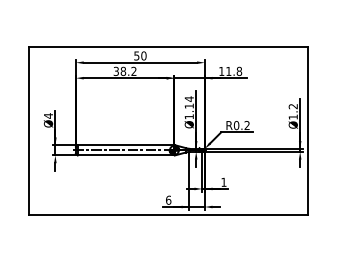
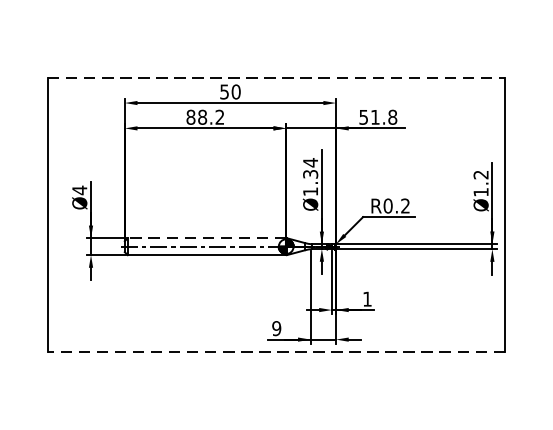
line: (168, 47) -> (276, 78), solid -> dashed
text: (116, 71) -> (191, 117), 38.2 -> 88.2
text: (221, 71) -> (363, 117), 11.8 -> 51.8
text: (188, 105) -> (309, 173), Ø1.14 -> Ø1.34
line: (125, 145) -> (205, 238), solid -> dashed
text: (168, 199) -> (276, 327), 6 -> 9
line: (168, 214) -> (276, 351), solid -> dashed

